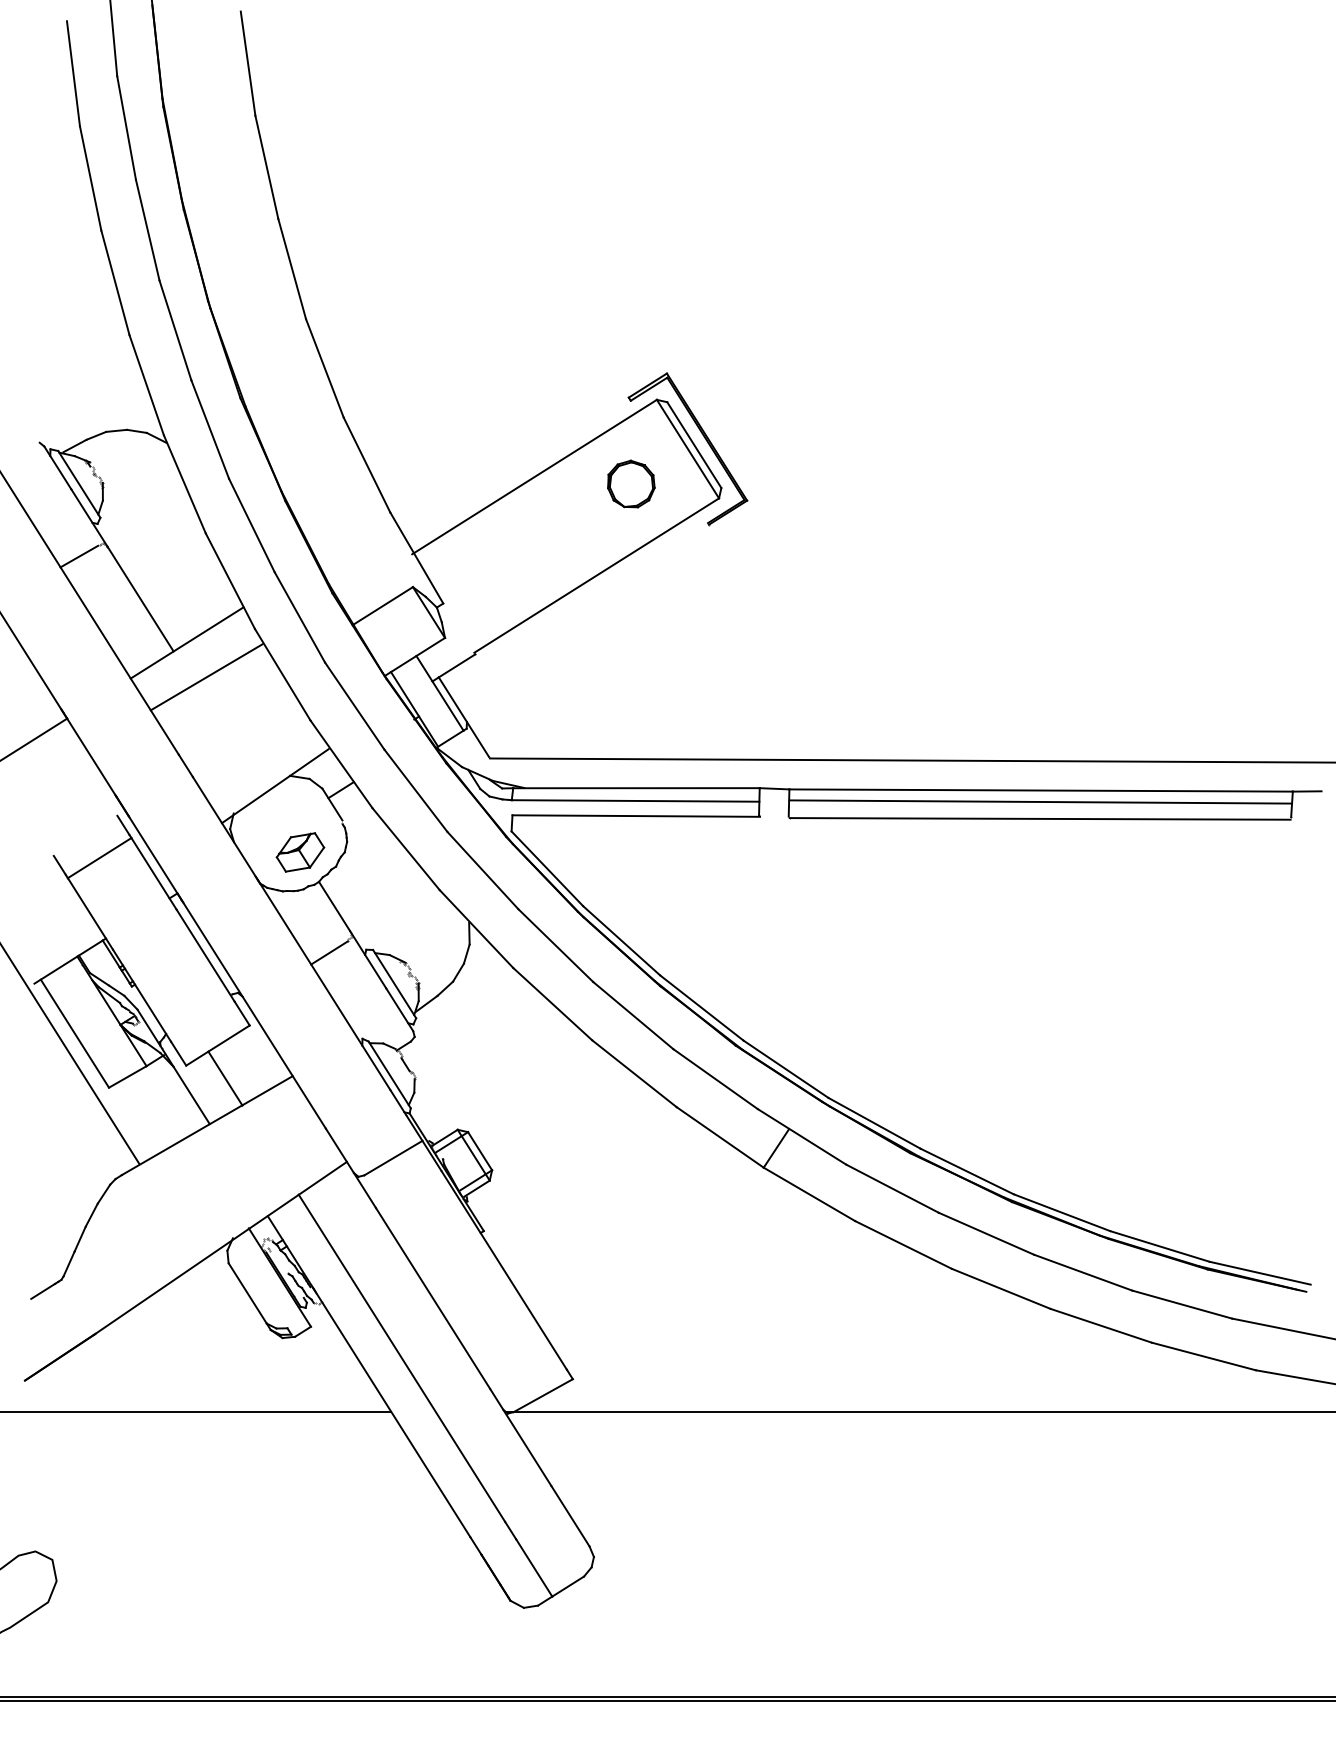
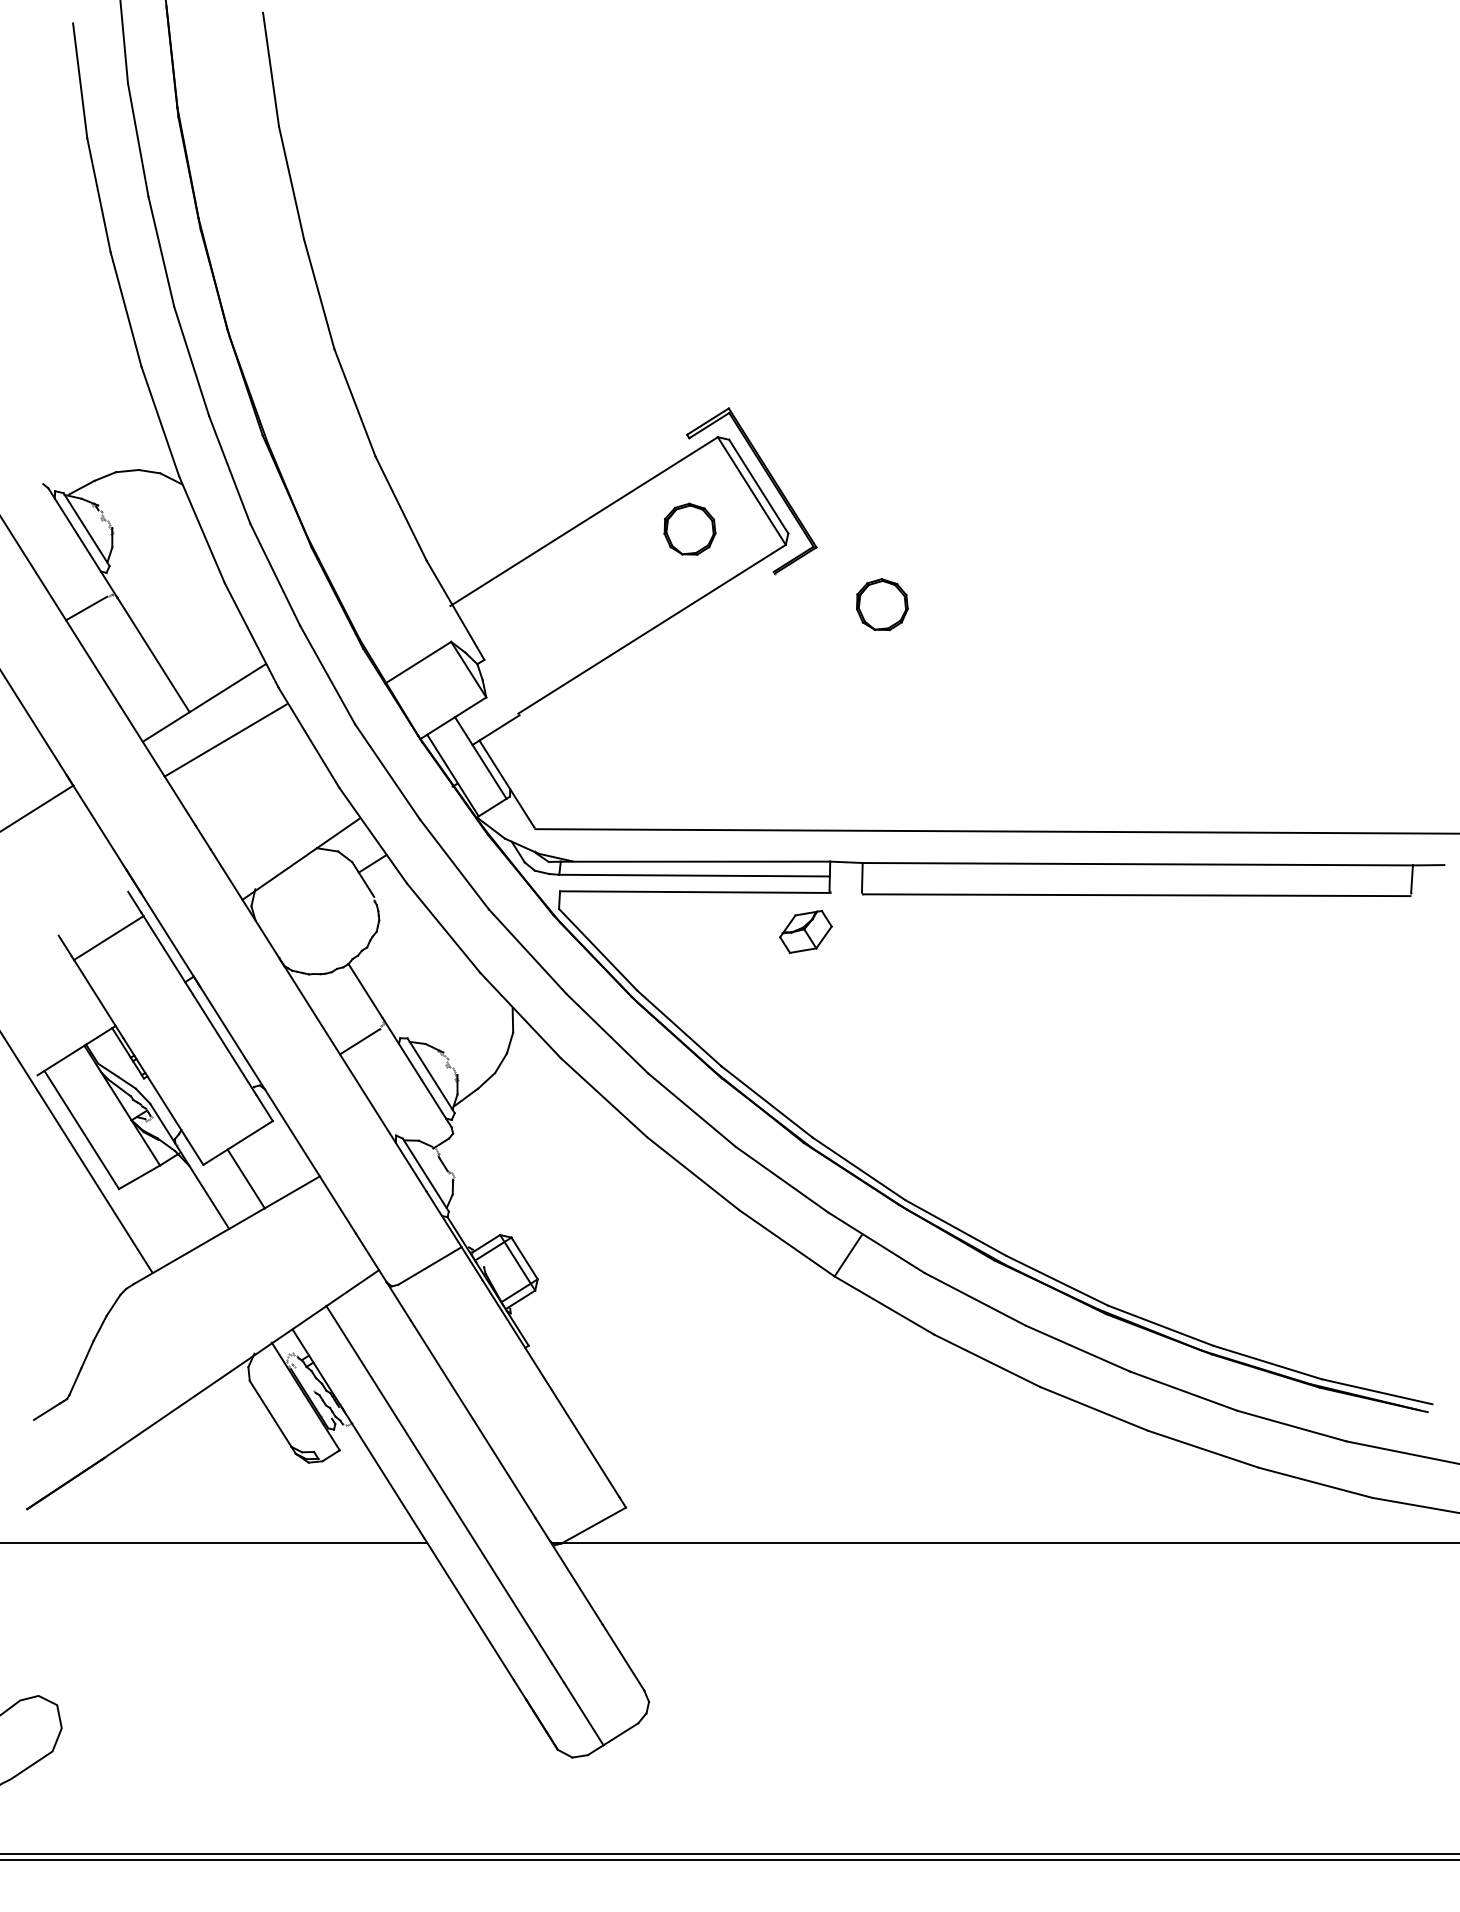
part: (807, 552) -> (882, 604), added
line: (1040, 801) -> (1137, 876), removed
part: (300, 852) -> (805, 931), moved

